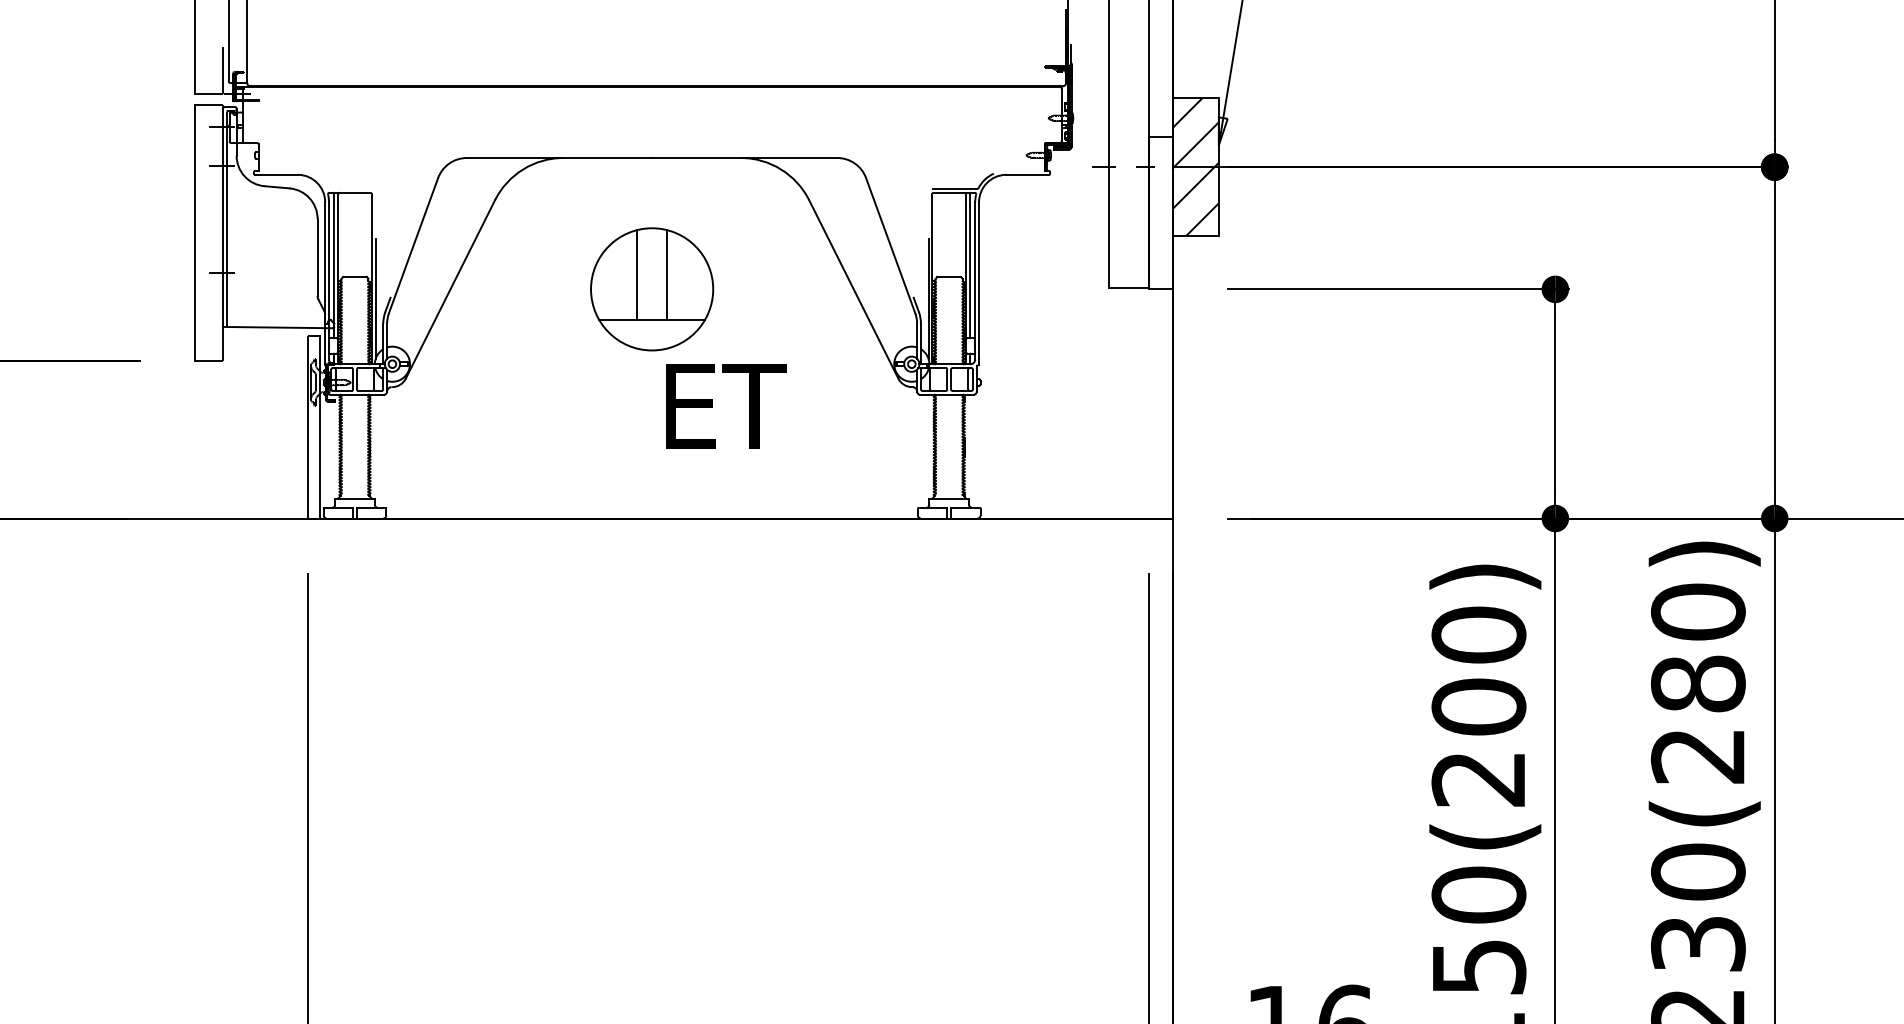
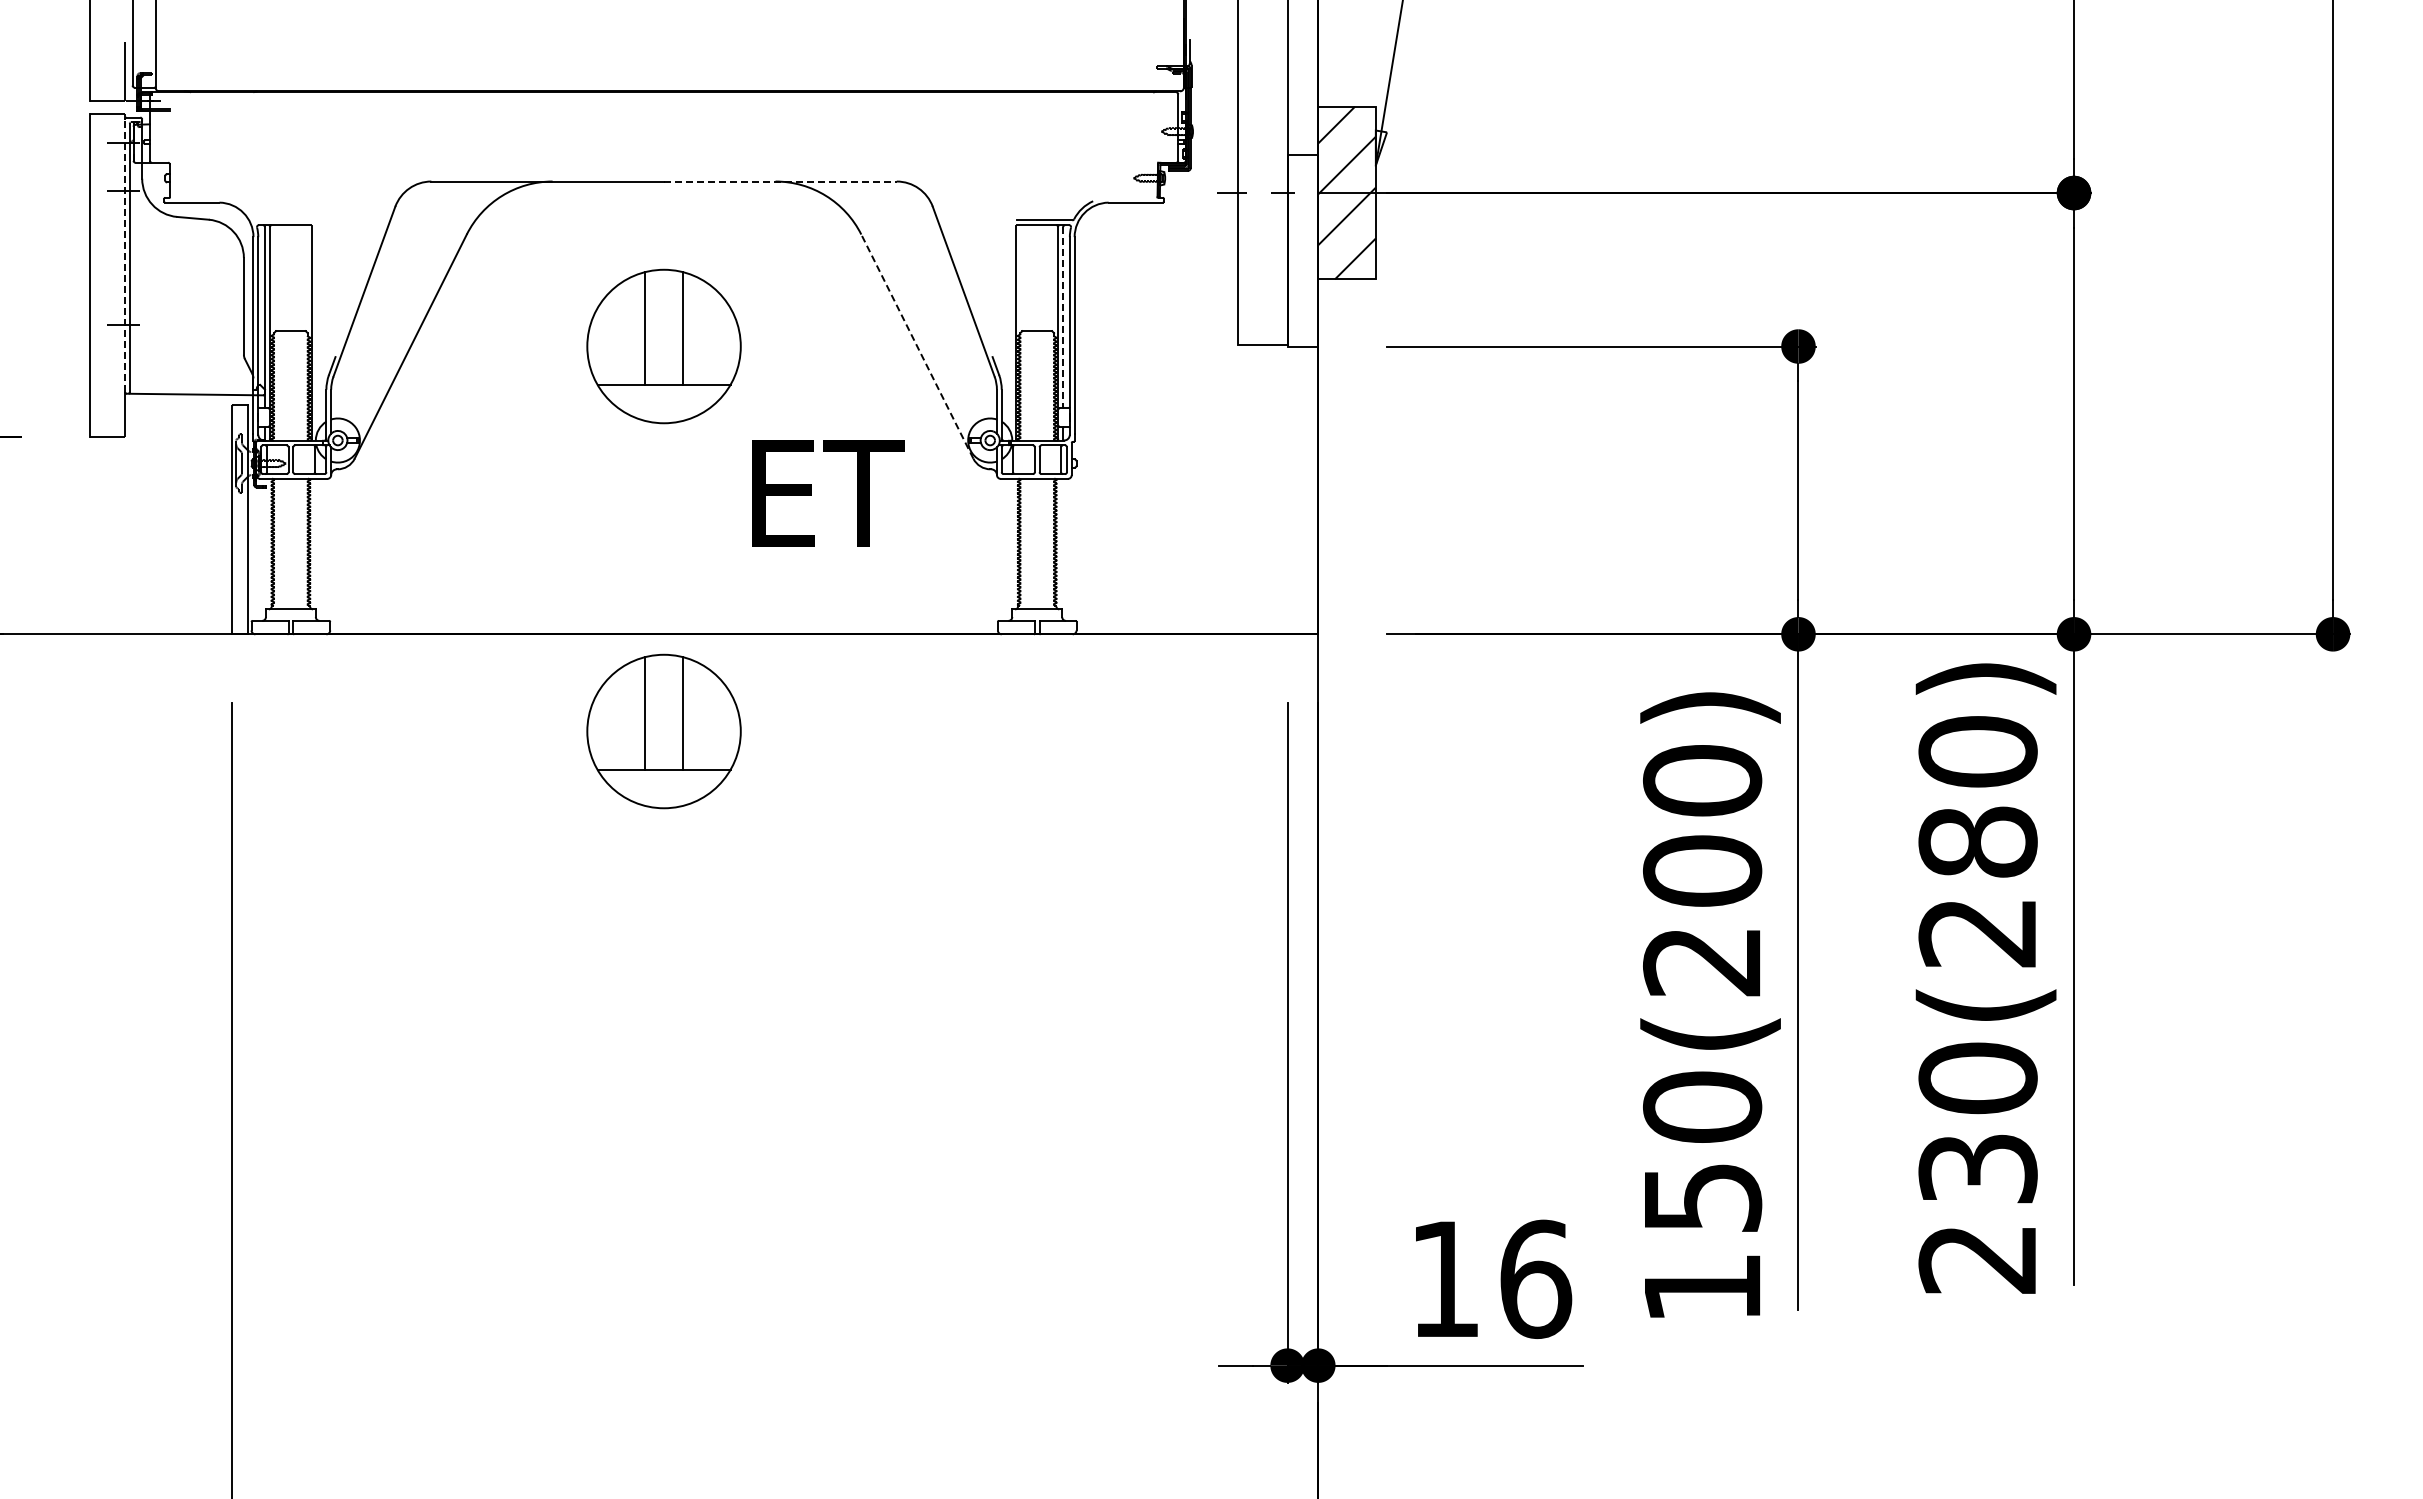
line: (744, 157) -> (780, 181), solid -> dashed
line: (222, 216) -> (124, 255), solid -> dashed
line: (970, 266) -> (1063, 317), solid -> dashed
line: (853, 289) -> (917, 346), solid -> dashed
line: (375, 298) -> (316, 358), removed
line: (928, 298) -> (1011, 358), removed
text: (726, 406) -> (828, 493), moved
part: (651, 595) -> (663, 731), added

